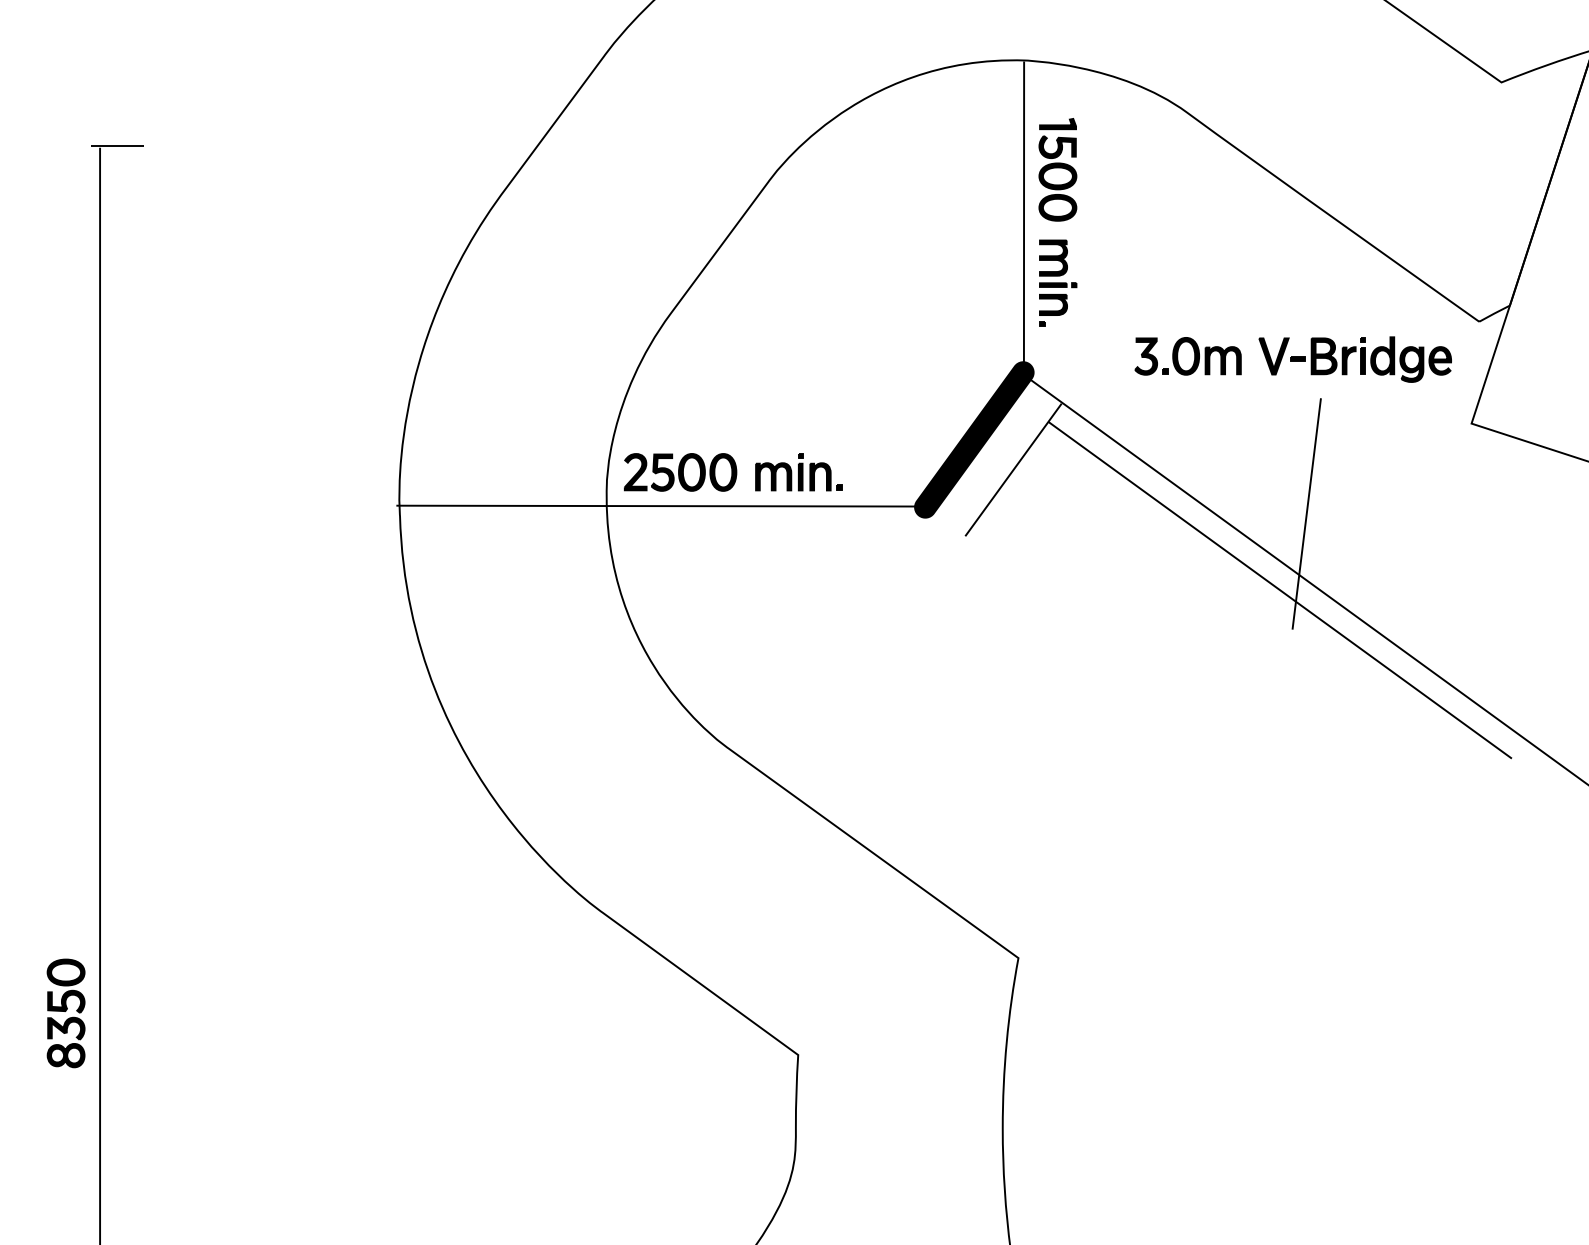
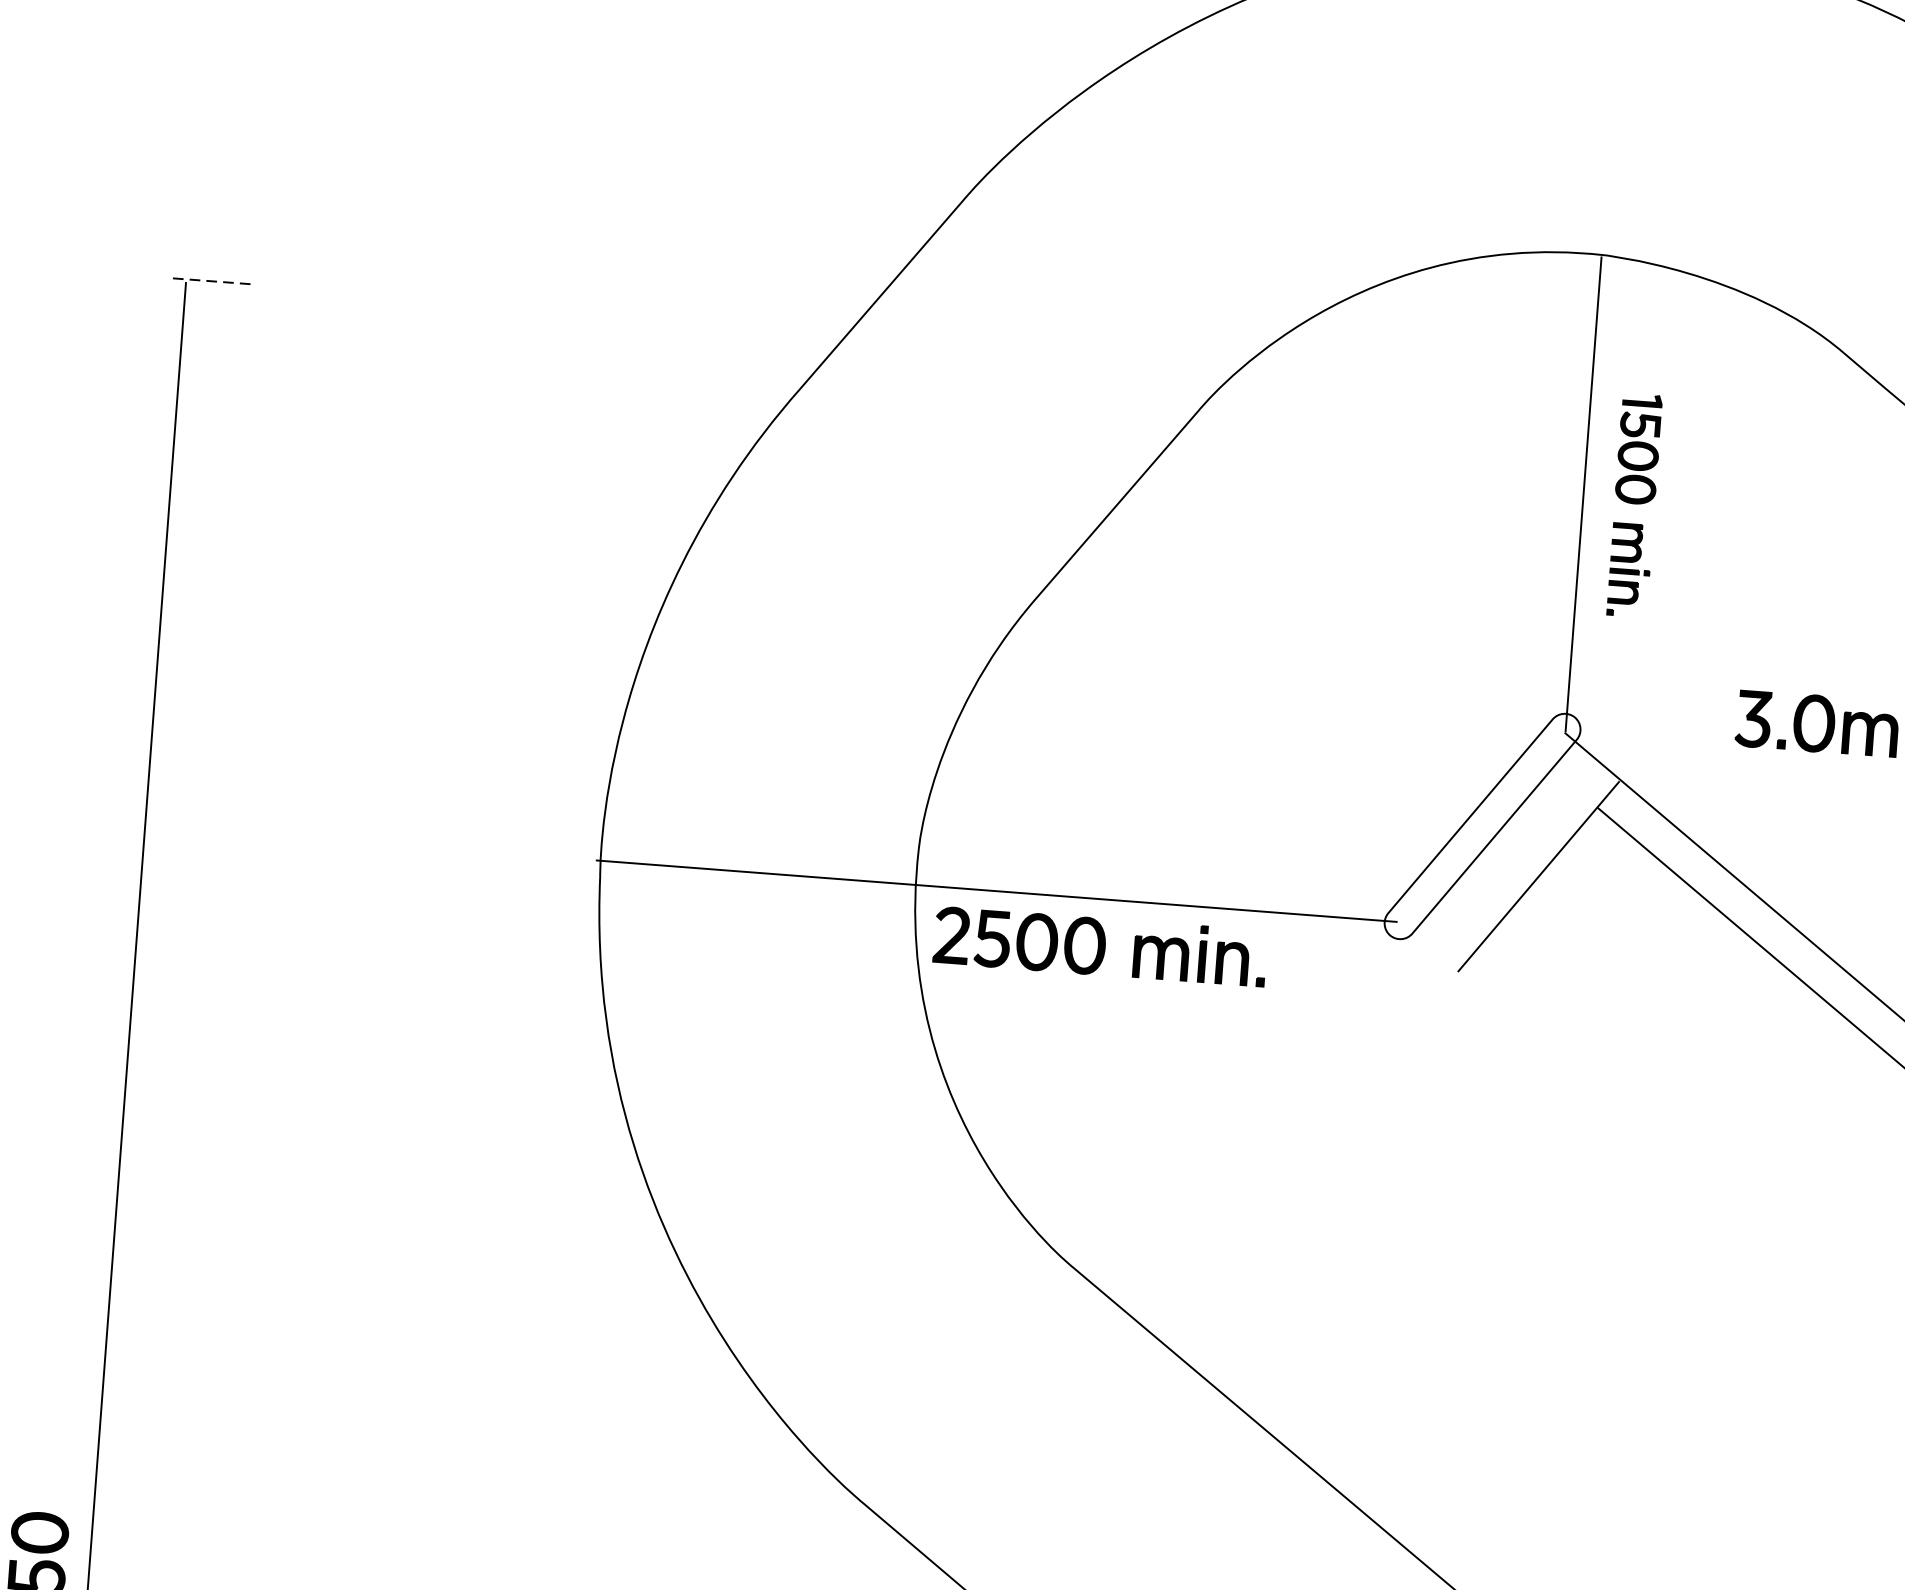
line: (118, 146) -> (214, 282), solid -> dashed
part: (1057, 222) -> (1633, 505), size x0.7
fill: (974, 439) -> (1482, 825), removed
part: (733, 472) -> (1100, 947), moved

